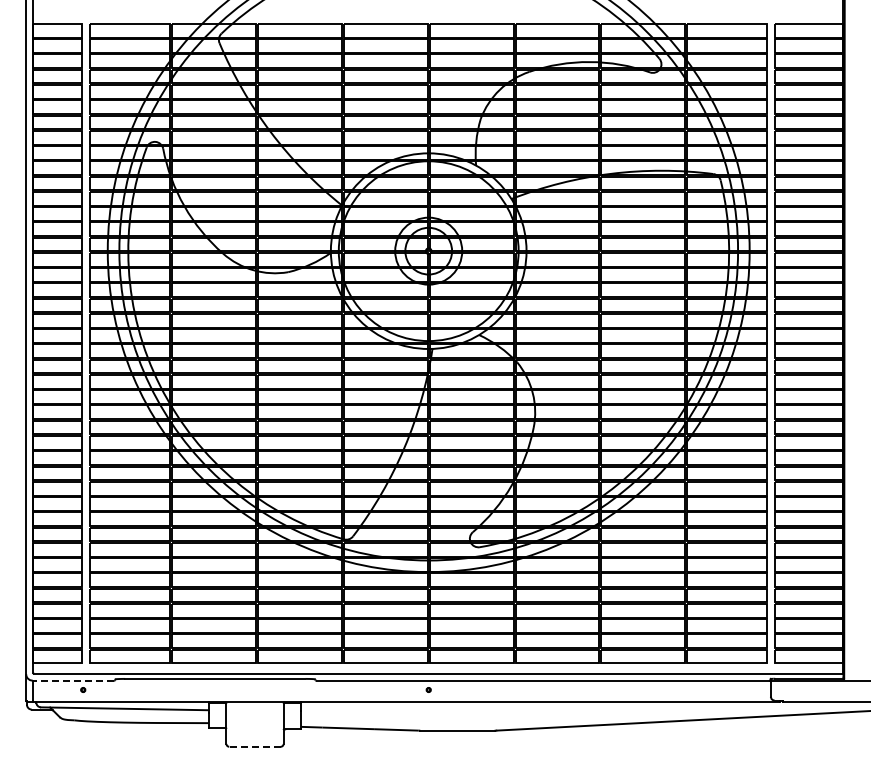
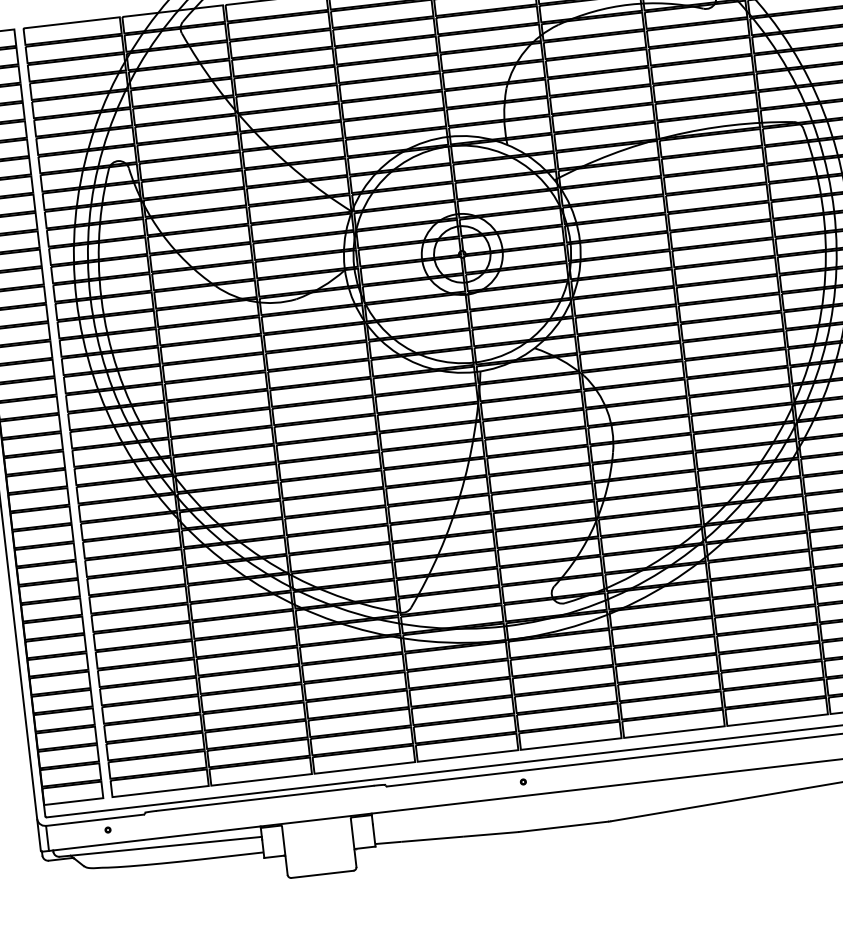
line: (73, 680) -> (94, 819), dashed -> solid
line: (255, 746) -> (322, 873), dashed -> solid

